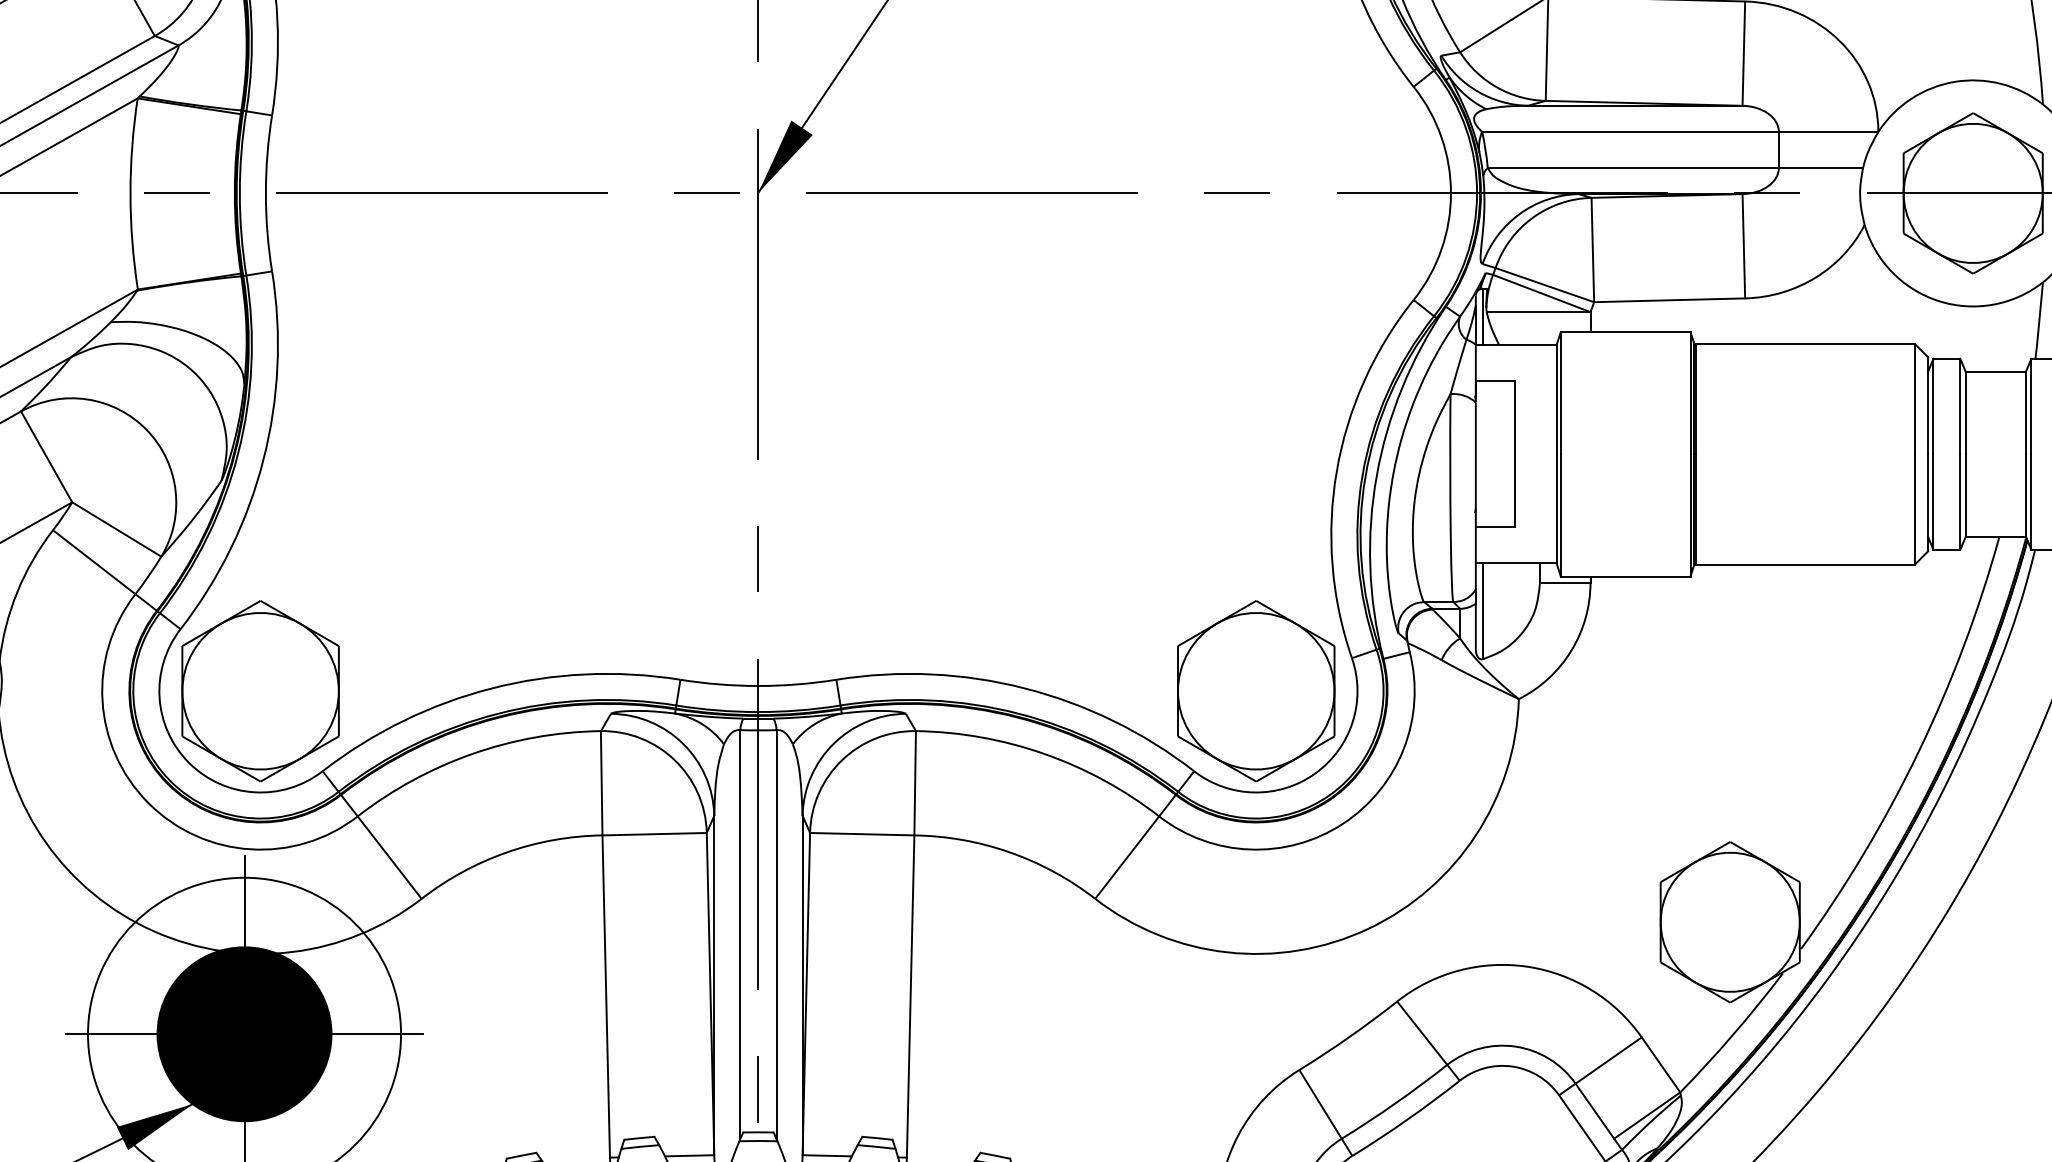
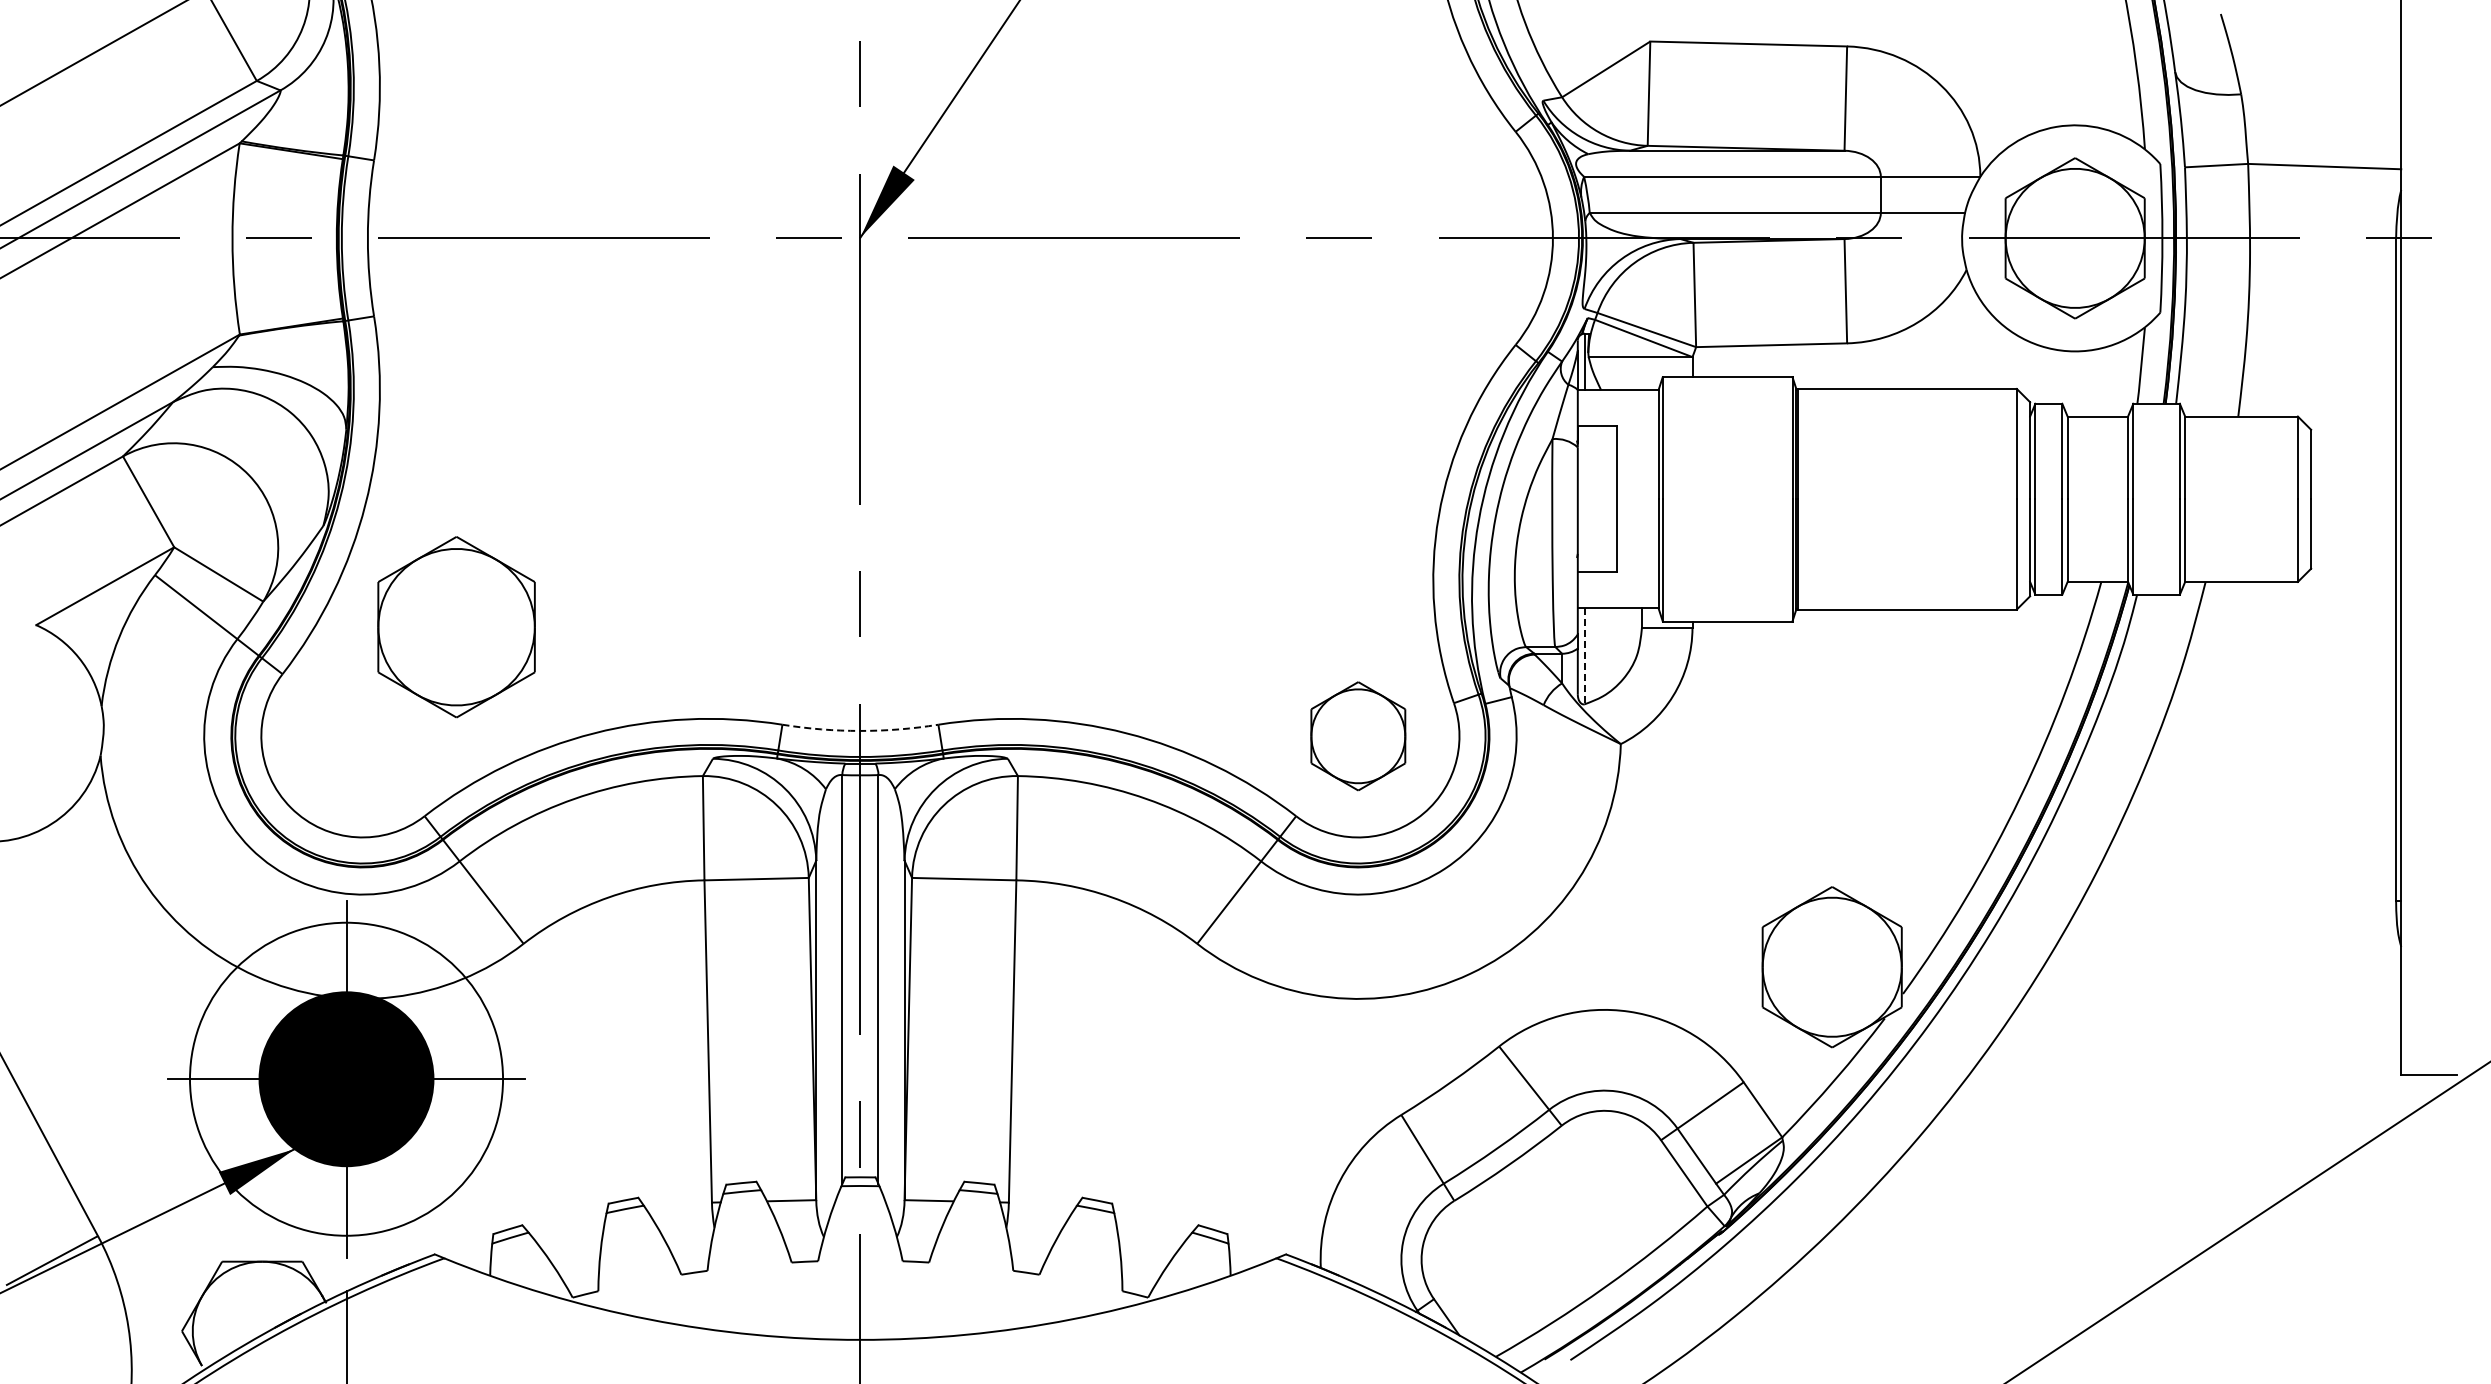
line: (1482, 611) -> (1584, 656), solid -> dashed
arc: (758, 685) -> (860, 730), solid -> dashed
part: (260, 691) -> (456, 627), moved
part: (1256, 691) -> (1358, 736), size x0.6

